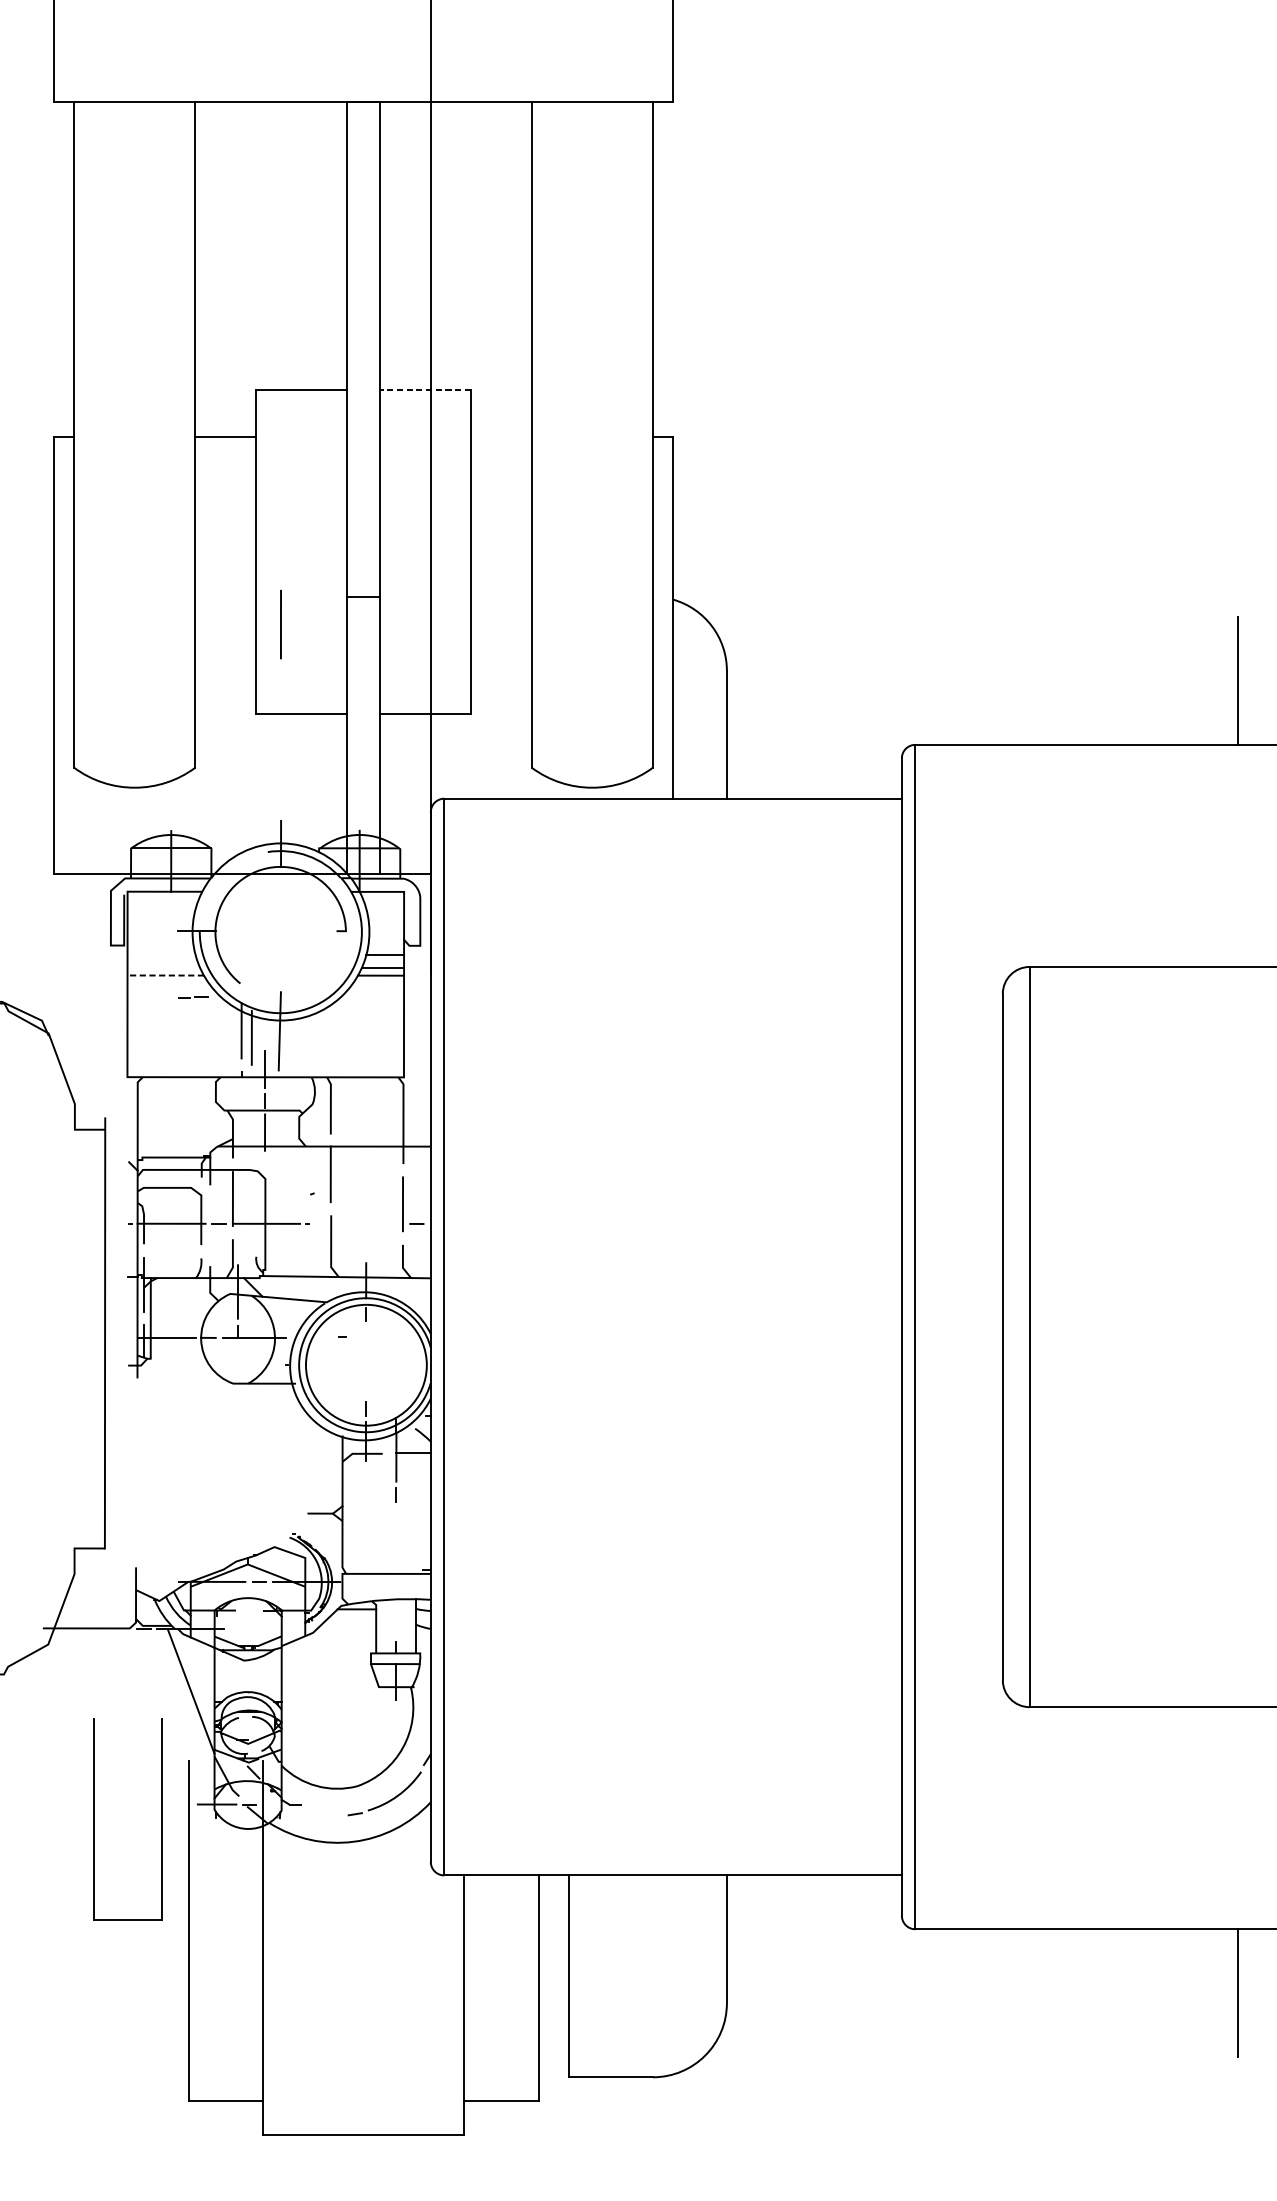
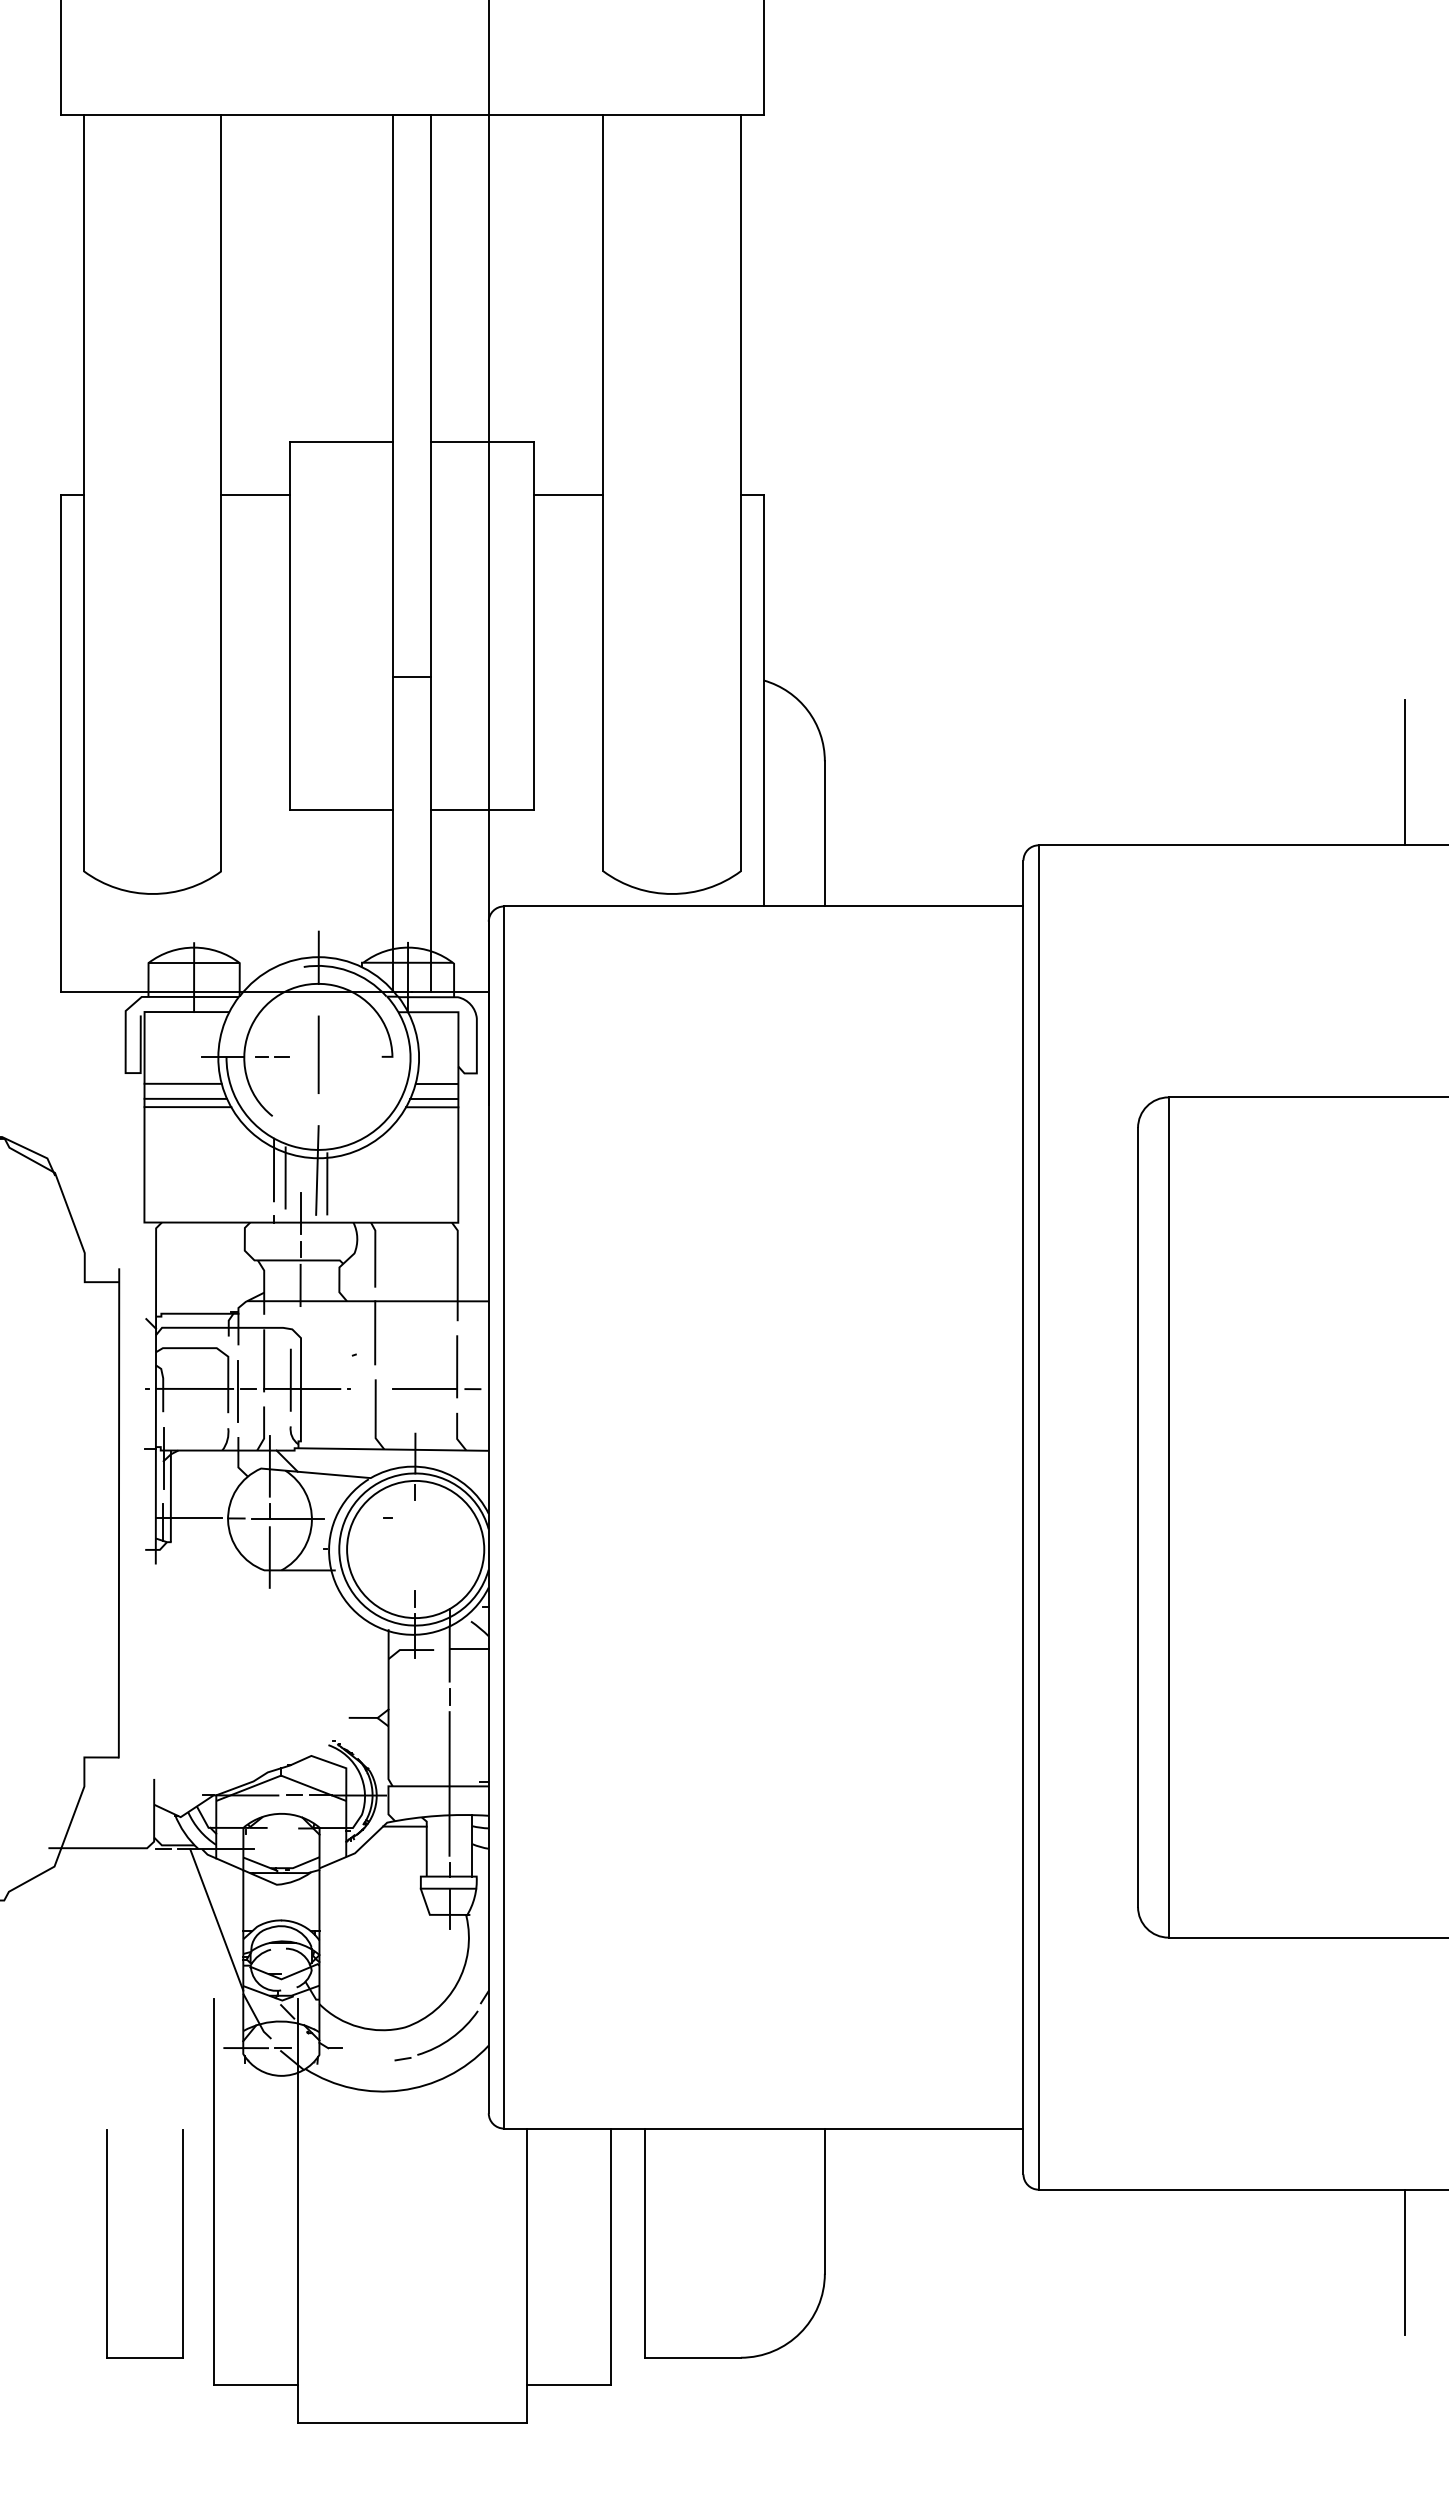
line: (425, 389) -> (482, 442), dashed -> solid
line: (501, 436) -> (568, 495), added
line: (280, 624) -> (318, 1054), moved
line: (160, 954) -> (182, 1083), added
line: (163, 967) -> (185, 1098), added
line: (165, 975) -> (187, 1107), dashed -> solid
line: (195, 996) -> (274, 1056), moved
line: (288, 1042) -> (327, 1183), added
line: (256, 1215) -> (290, 1379), added
line: (375, 1224) -> (425, 1389), added
line: (209, 1225) -> (237, 1390), added
line: (237, 1372) -> (269, 1557), added
line: (396, 1571) -> (449, 1783), added
part: (94, 1818) -> (107, 2243), moved

